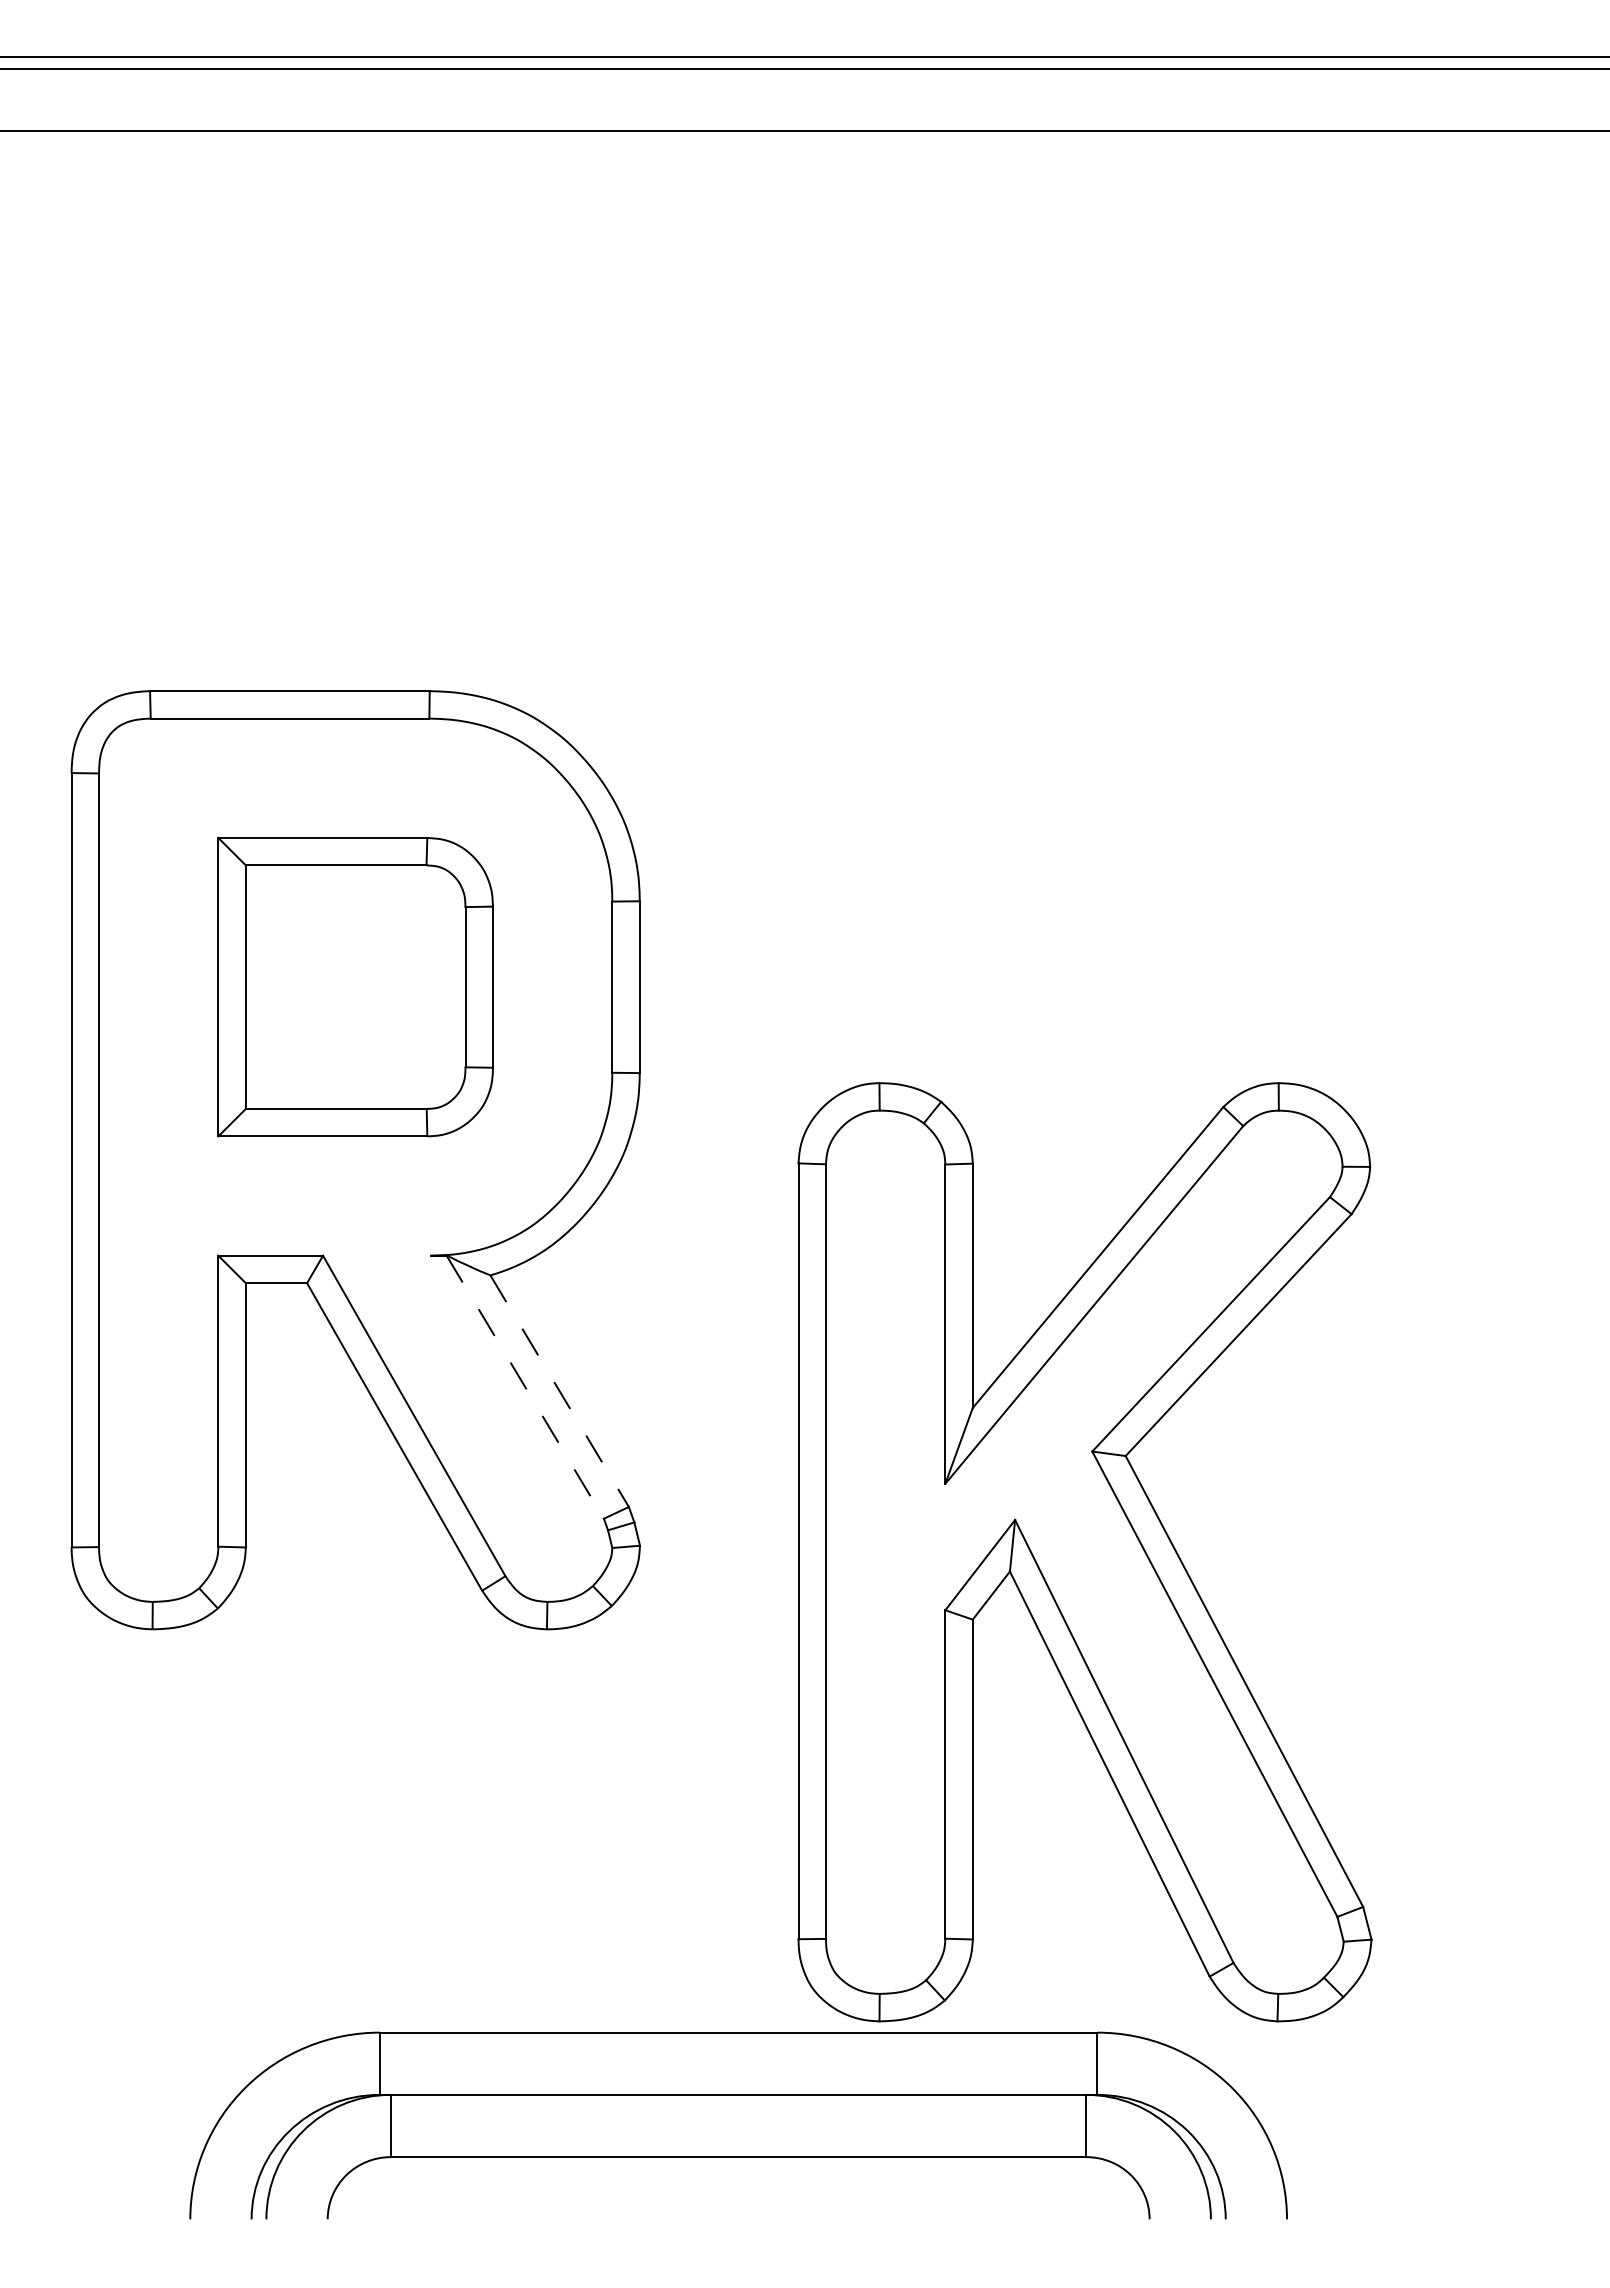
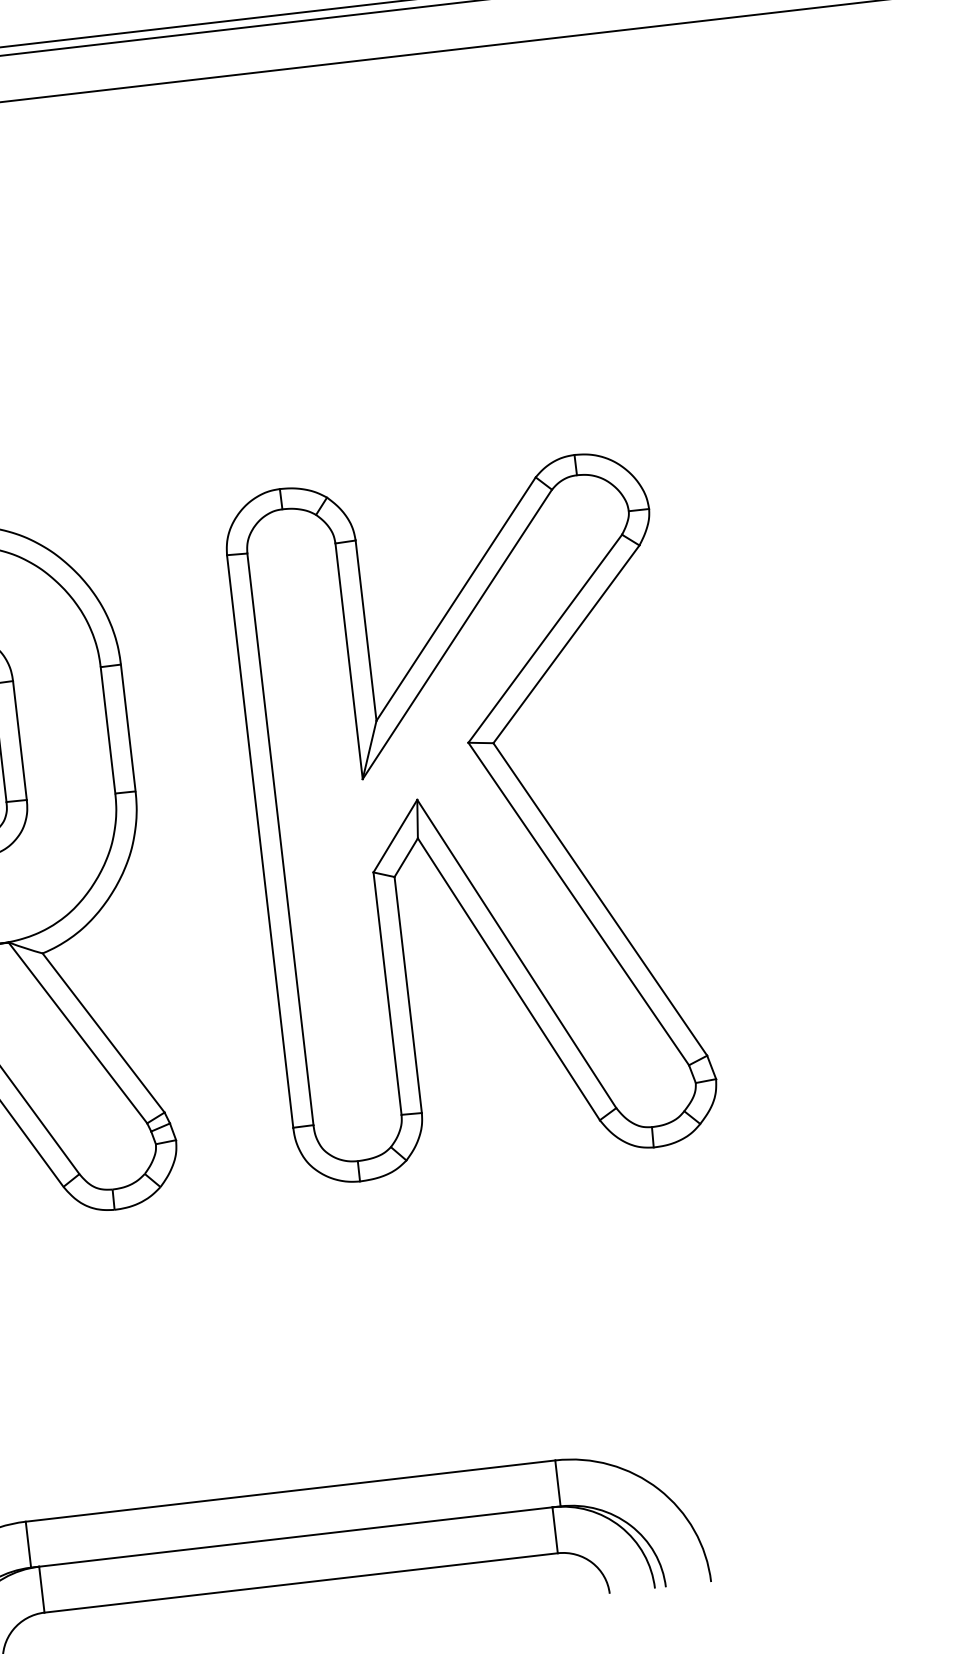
line: (525, 1387) -> (78, 1033), dashed -> solid
line: (559, 1391) -> (103, 1033), dashed -> solid
part: (1084, 1552) -> (471, 817), moved

